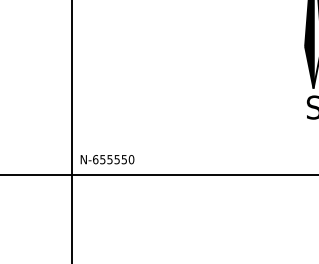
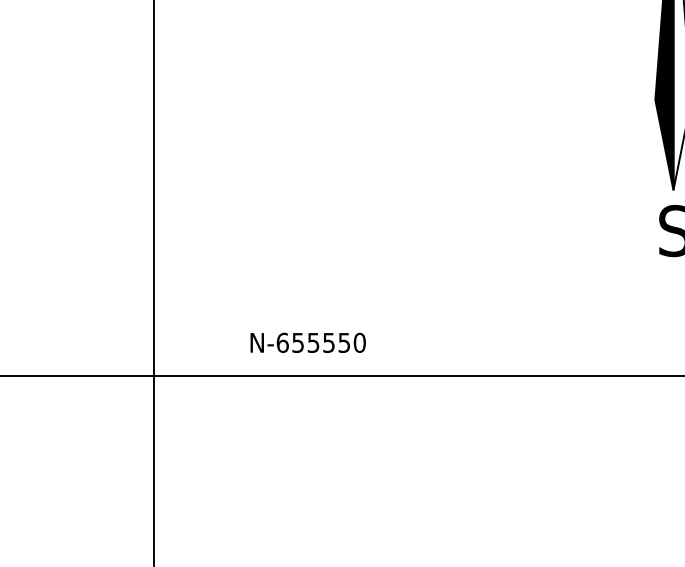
text: (107, 159) -> (308, 342), moved

